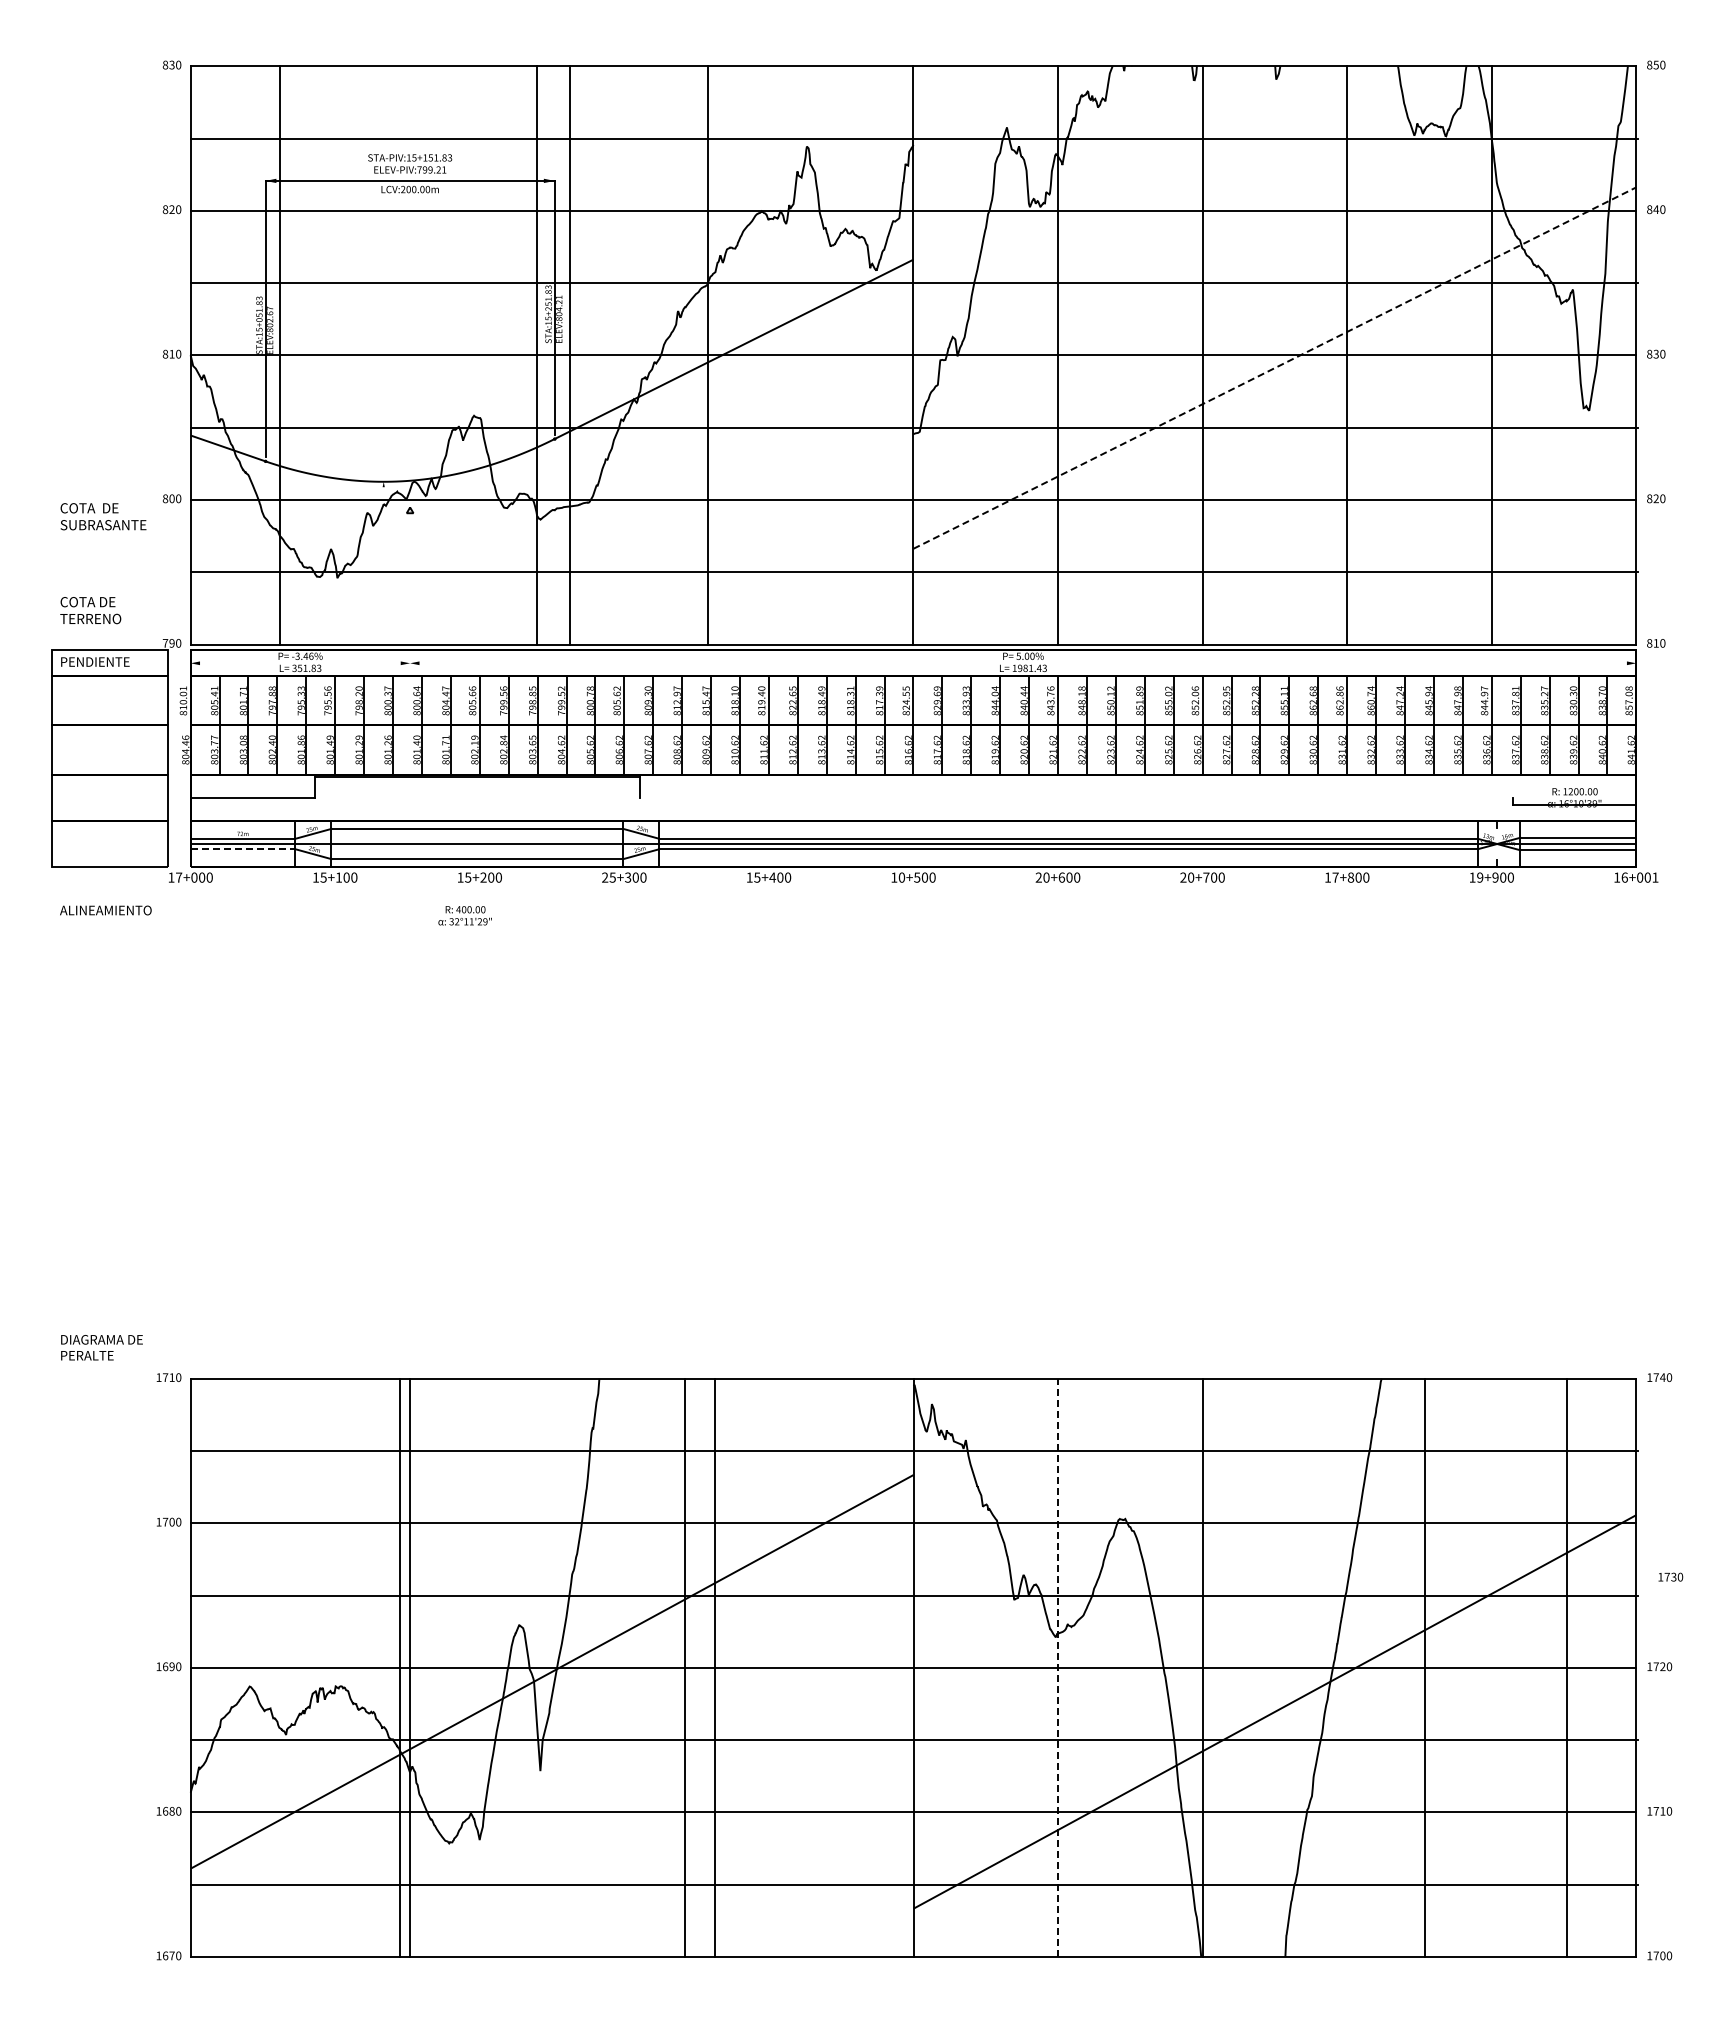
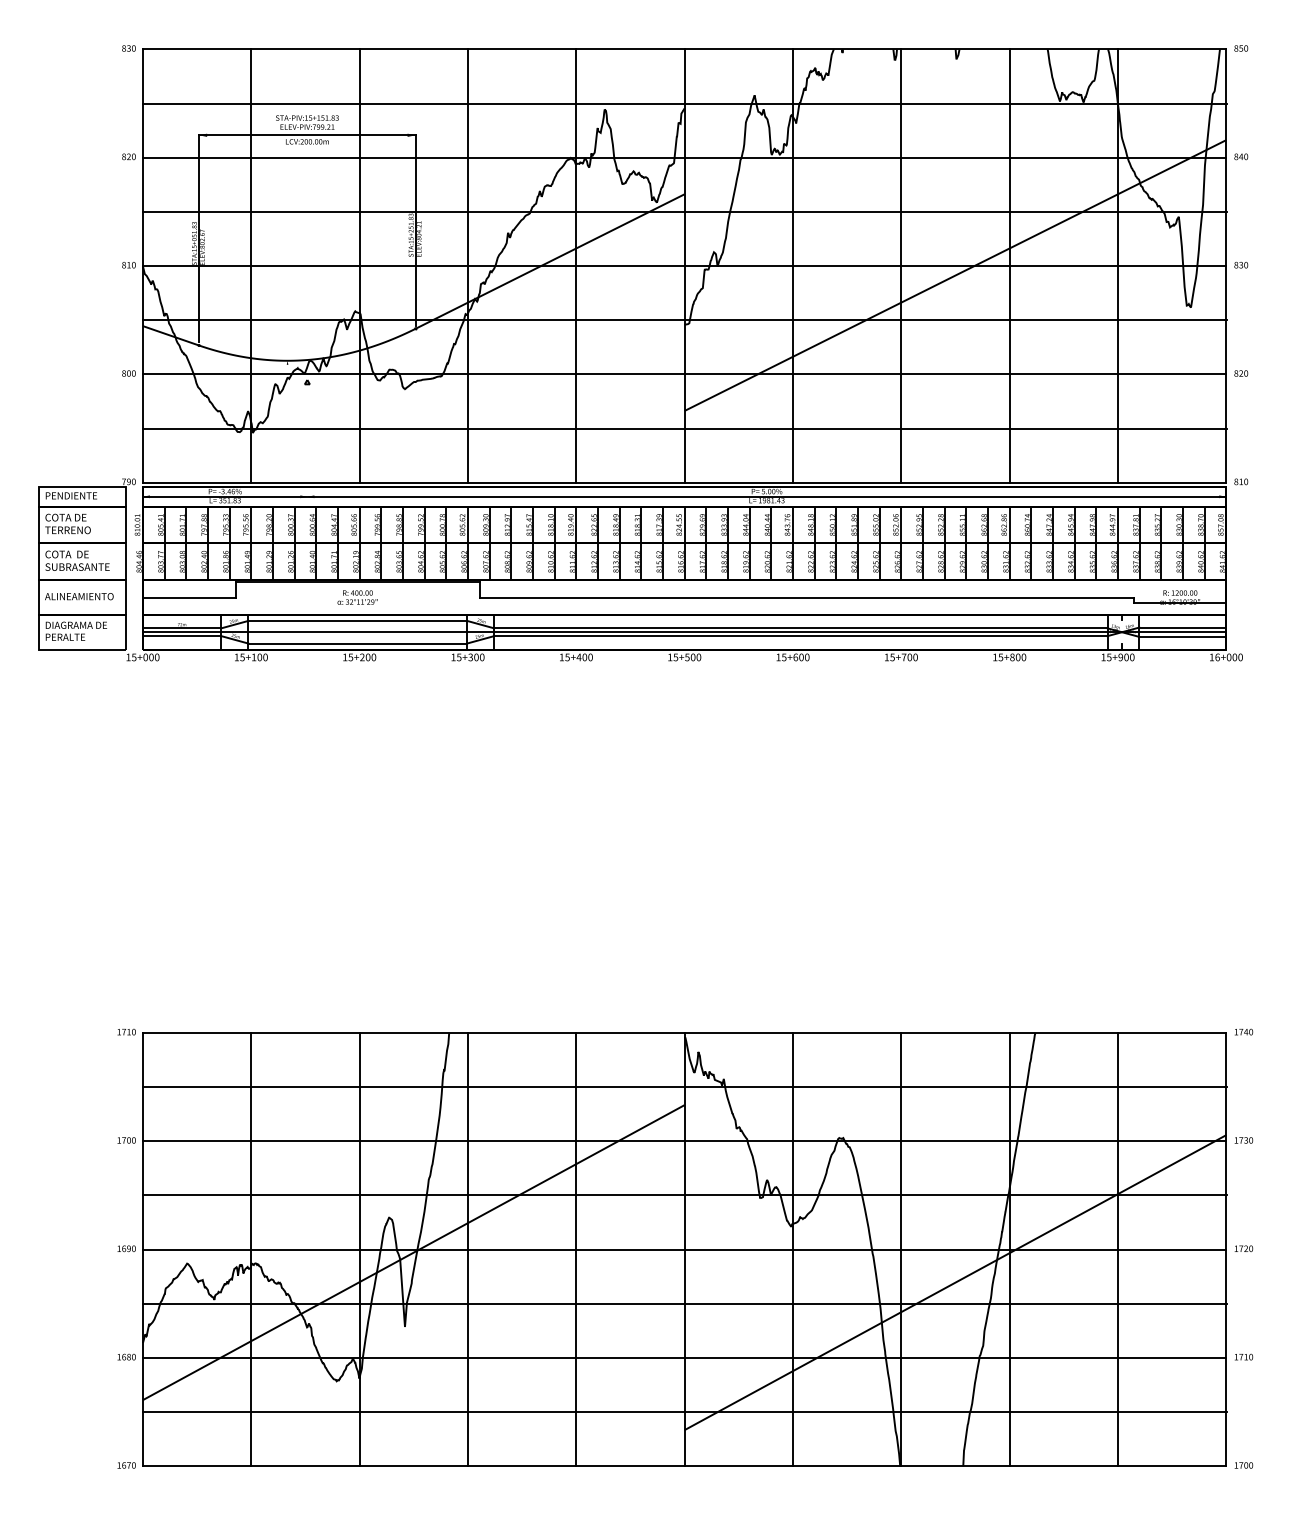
line: (280, 355) -> (251, 266), moved
line: (536, 355) -> (359, 266), moved
line: (570, 355) -> (468, 266), moved
line: (707, 355) -> (575, 266), moved
line: (1275, 367) -> (955, 275), dashed -> solid
text: (103, 516) -> (77, 560), moved
text: (90, 610) -> (67, 523), moved
line: (913, 663) -> (684, 496), added
line: (1076, 797) -> (806, 597), added
line: (243, 849) -> (182, 636), dashed -> solid
text: (178, 877) -> (133, 657), 17+000 -> 15+000
text: (605, 877) -> (453, 657), 25+300 -> 15+300
text: (901, 877) -> (675, 657), 10+500 -> 15+500
text: (1042, 877) -> (781, 657), 20+600 -> 15+600
text: (1187, 877) -> (889, 657), 20+700 -> 15+700
text: (1335, 877) -> (1000, 657), 17+800 -> 15+800
text: (1480, 877) -> (1109, 657), 19+900 -> 15+900
text: (1655, 877) -> (1240, 657), 16+001 -> 16+000
text: (105, 910) -> (79, 596), moved
text: (464, 915) -> (357, 597), moved
text: (101, 1347) -> (76, 631), moved
text: (1670, 1576) -> (1243, 1139), moved
line: (400, 1667) -> (251, 1249), moved
line: (409, 1667) -> (359, 1249), moved
line: (685, 1667) -> (468, 1249), moved
line: (714, 1667) -> (575, 1249), moved
line: (1058, 1667) -> (793, 1249), dashed -> solid
line: (1425, 1667) -> (1009, 1249), moved
line: (1566, 1667) -> (1117, 1249), moved

